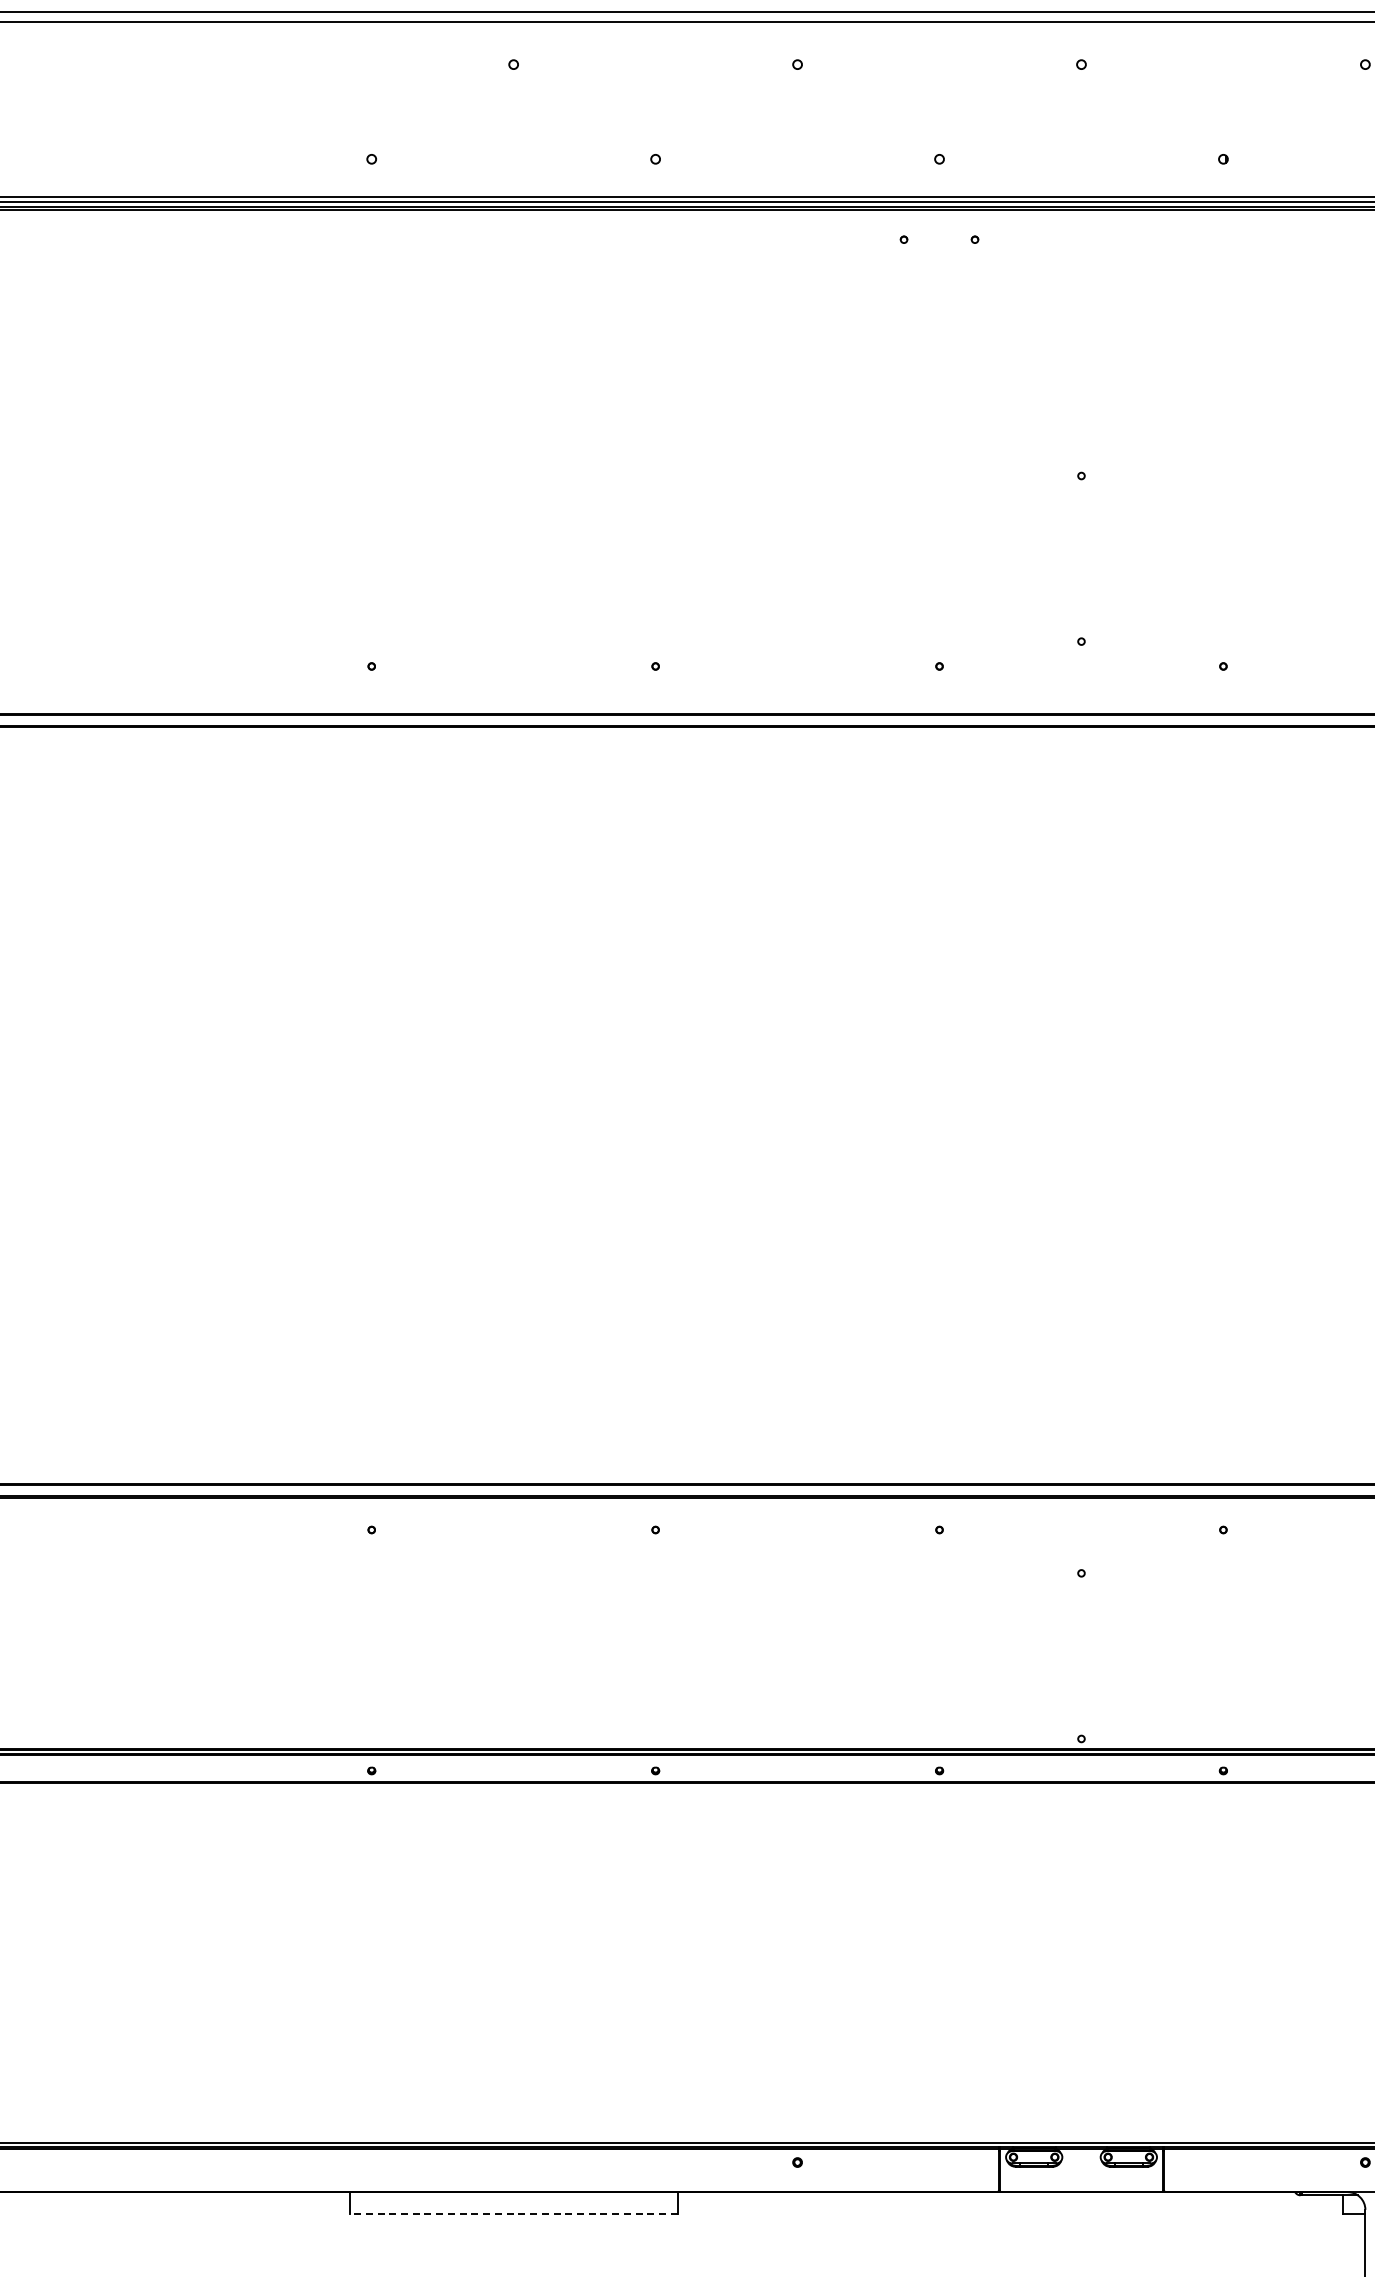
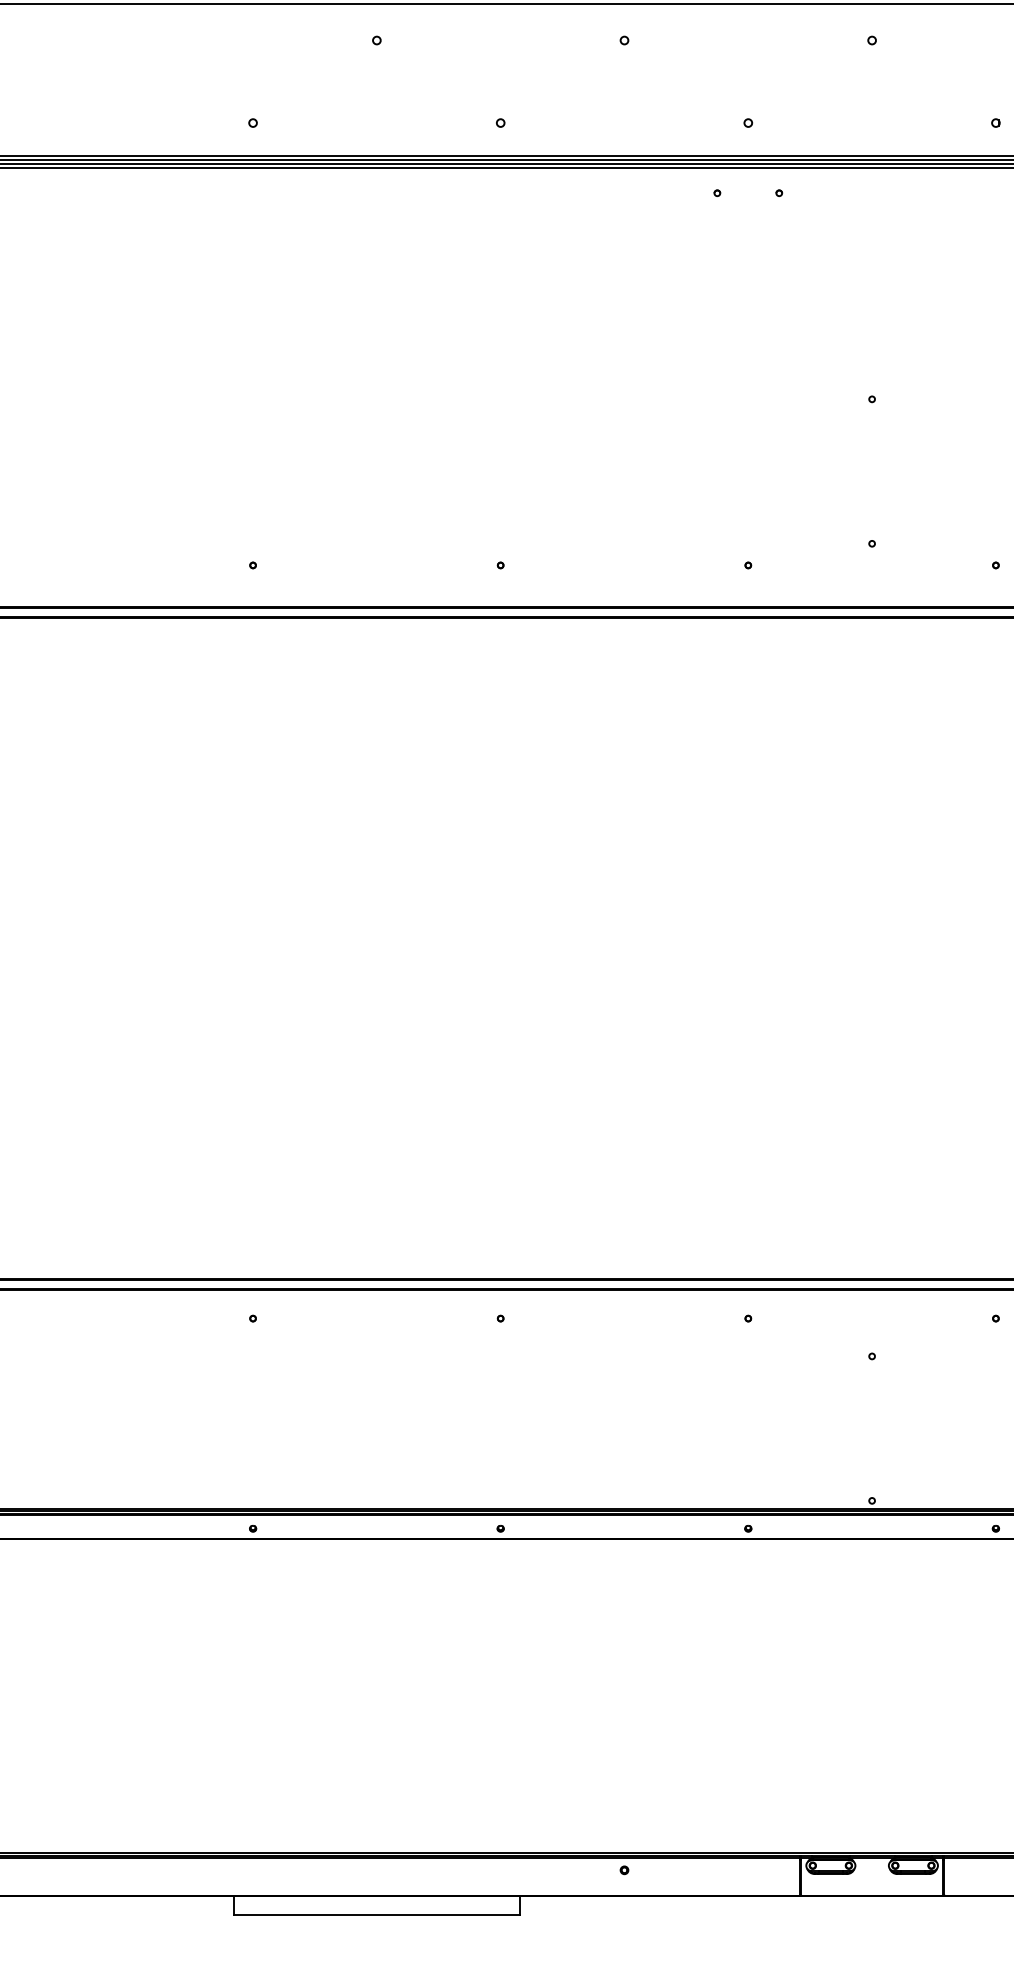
line: (513, 2213) -> (376, 1914), dashed -> solid

